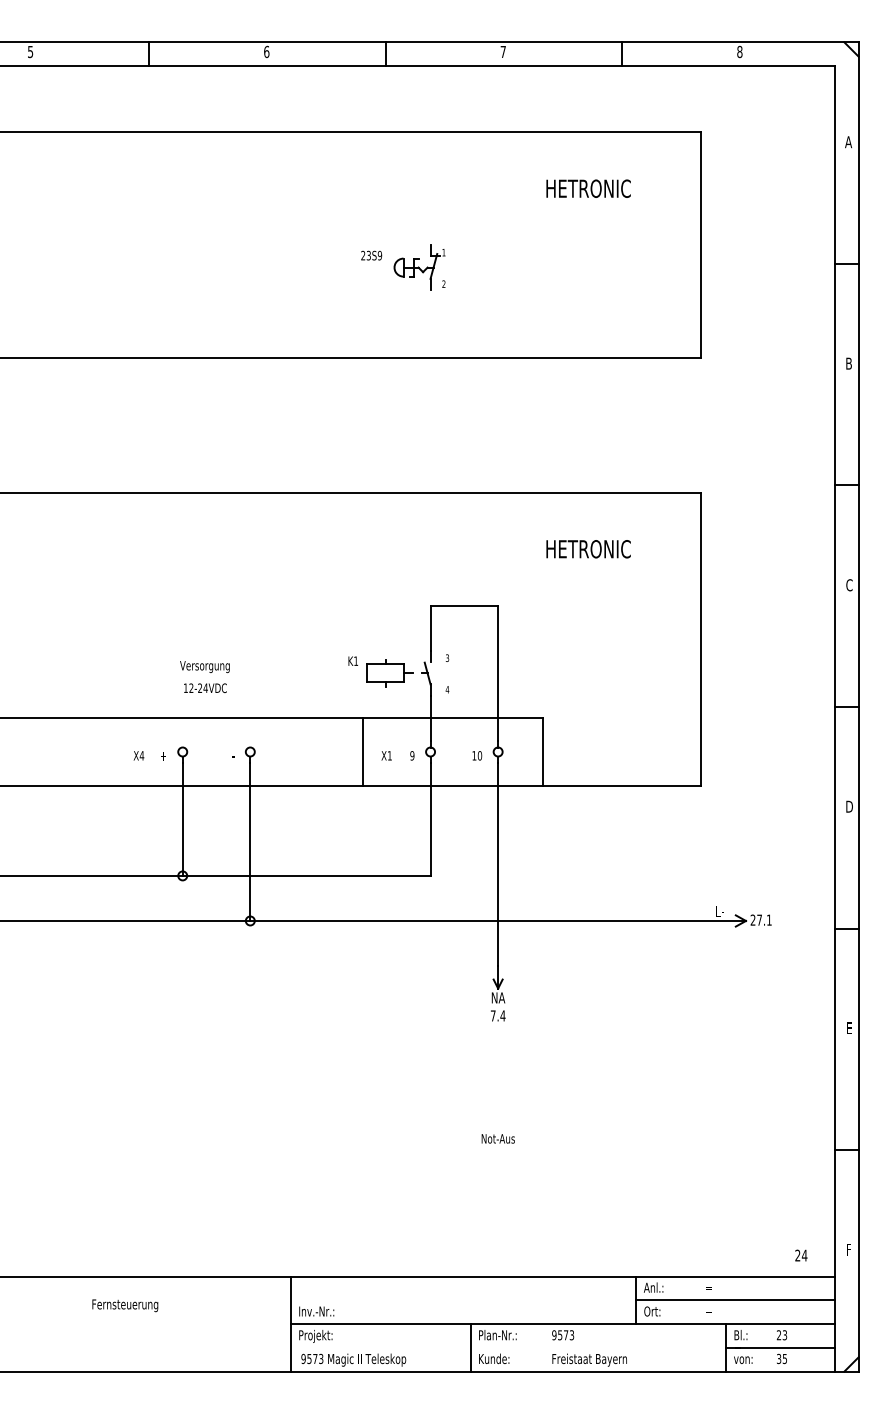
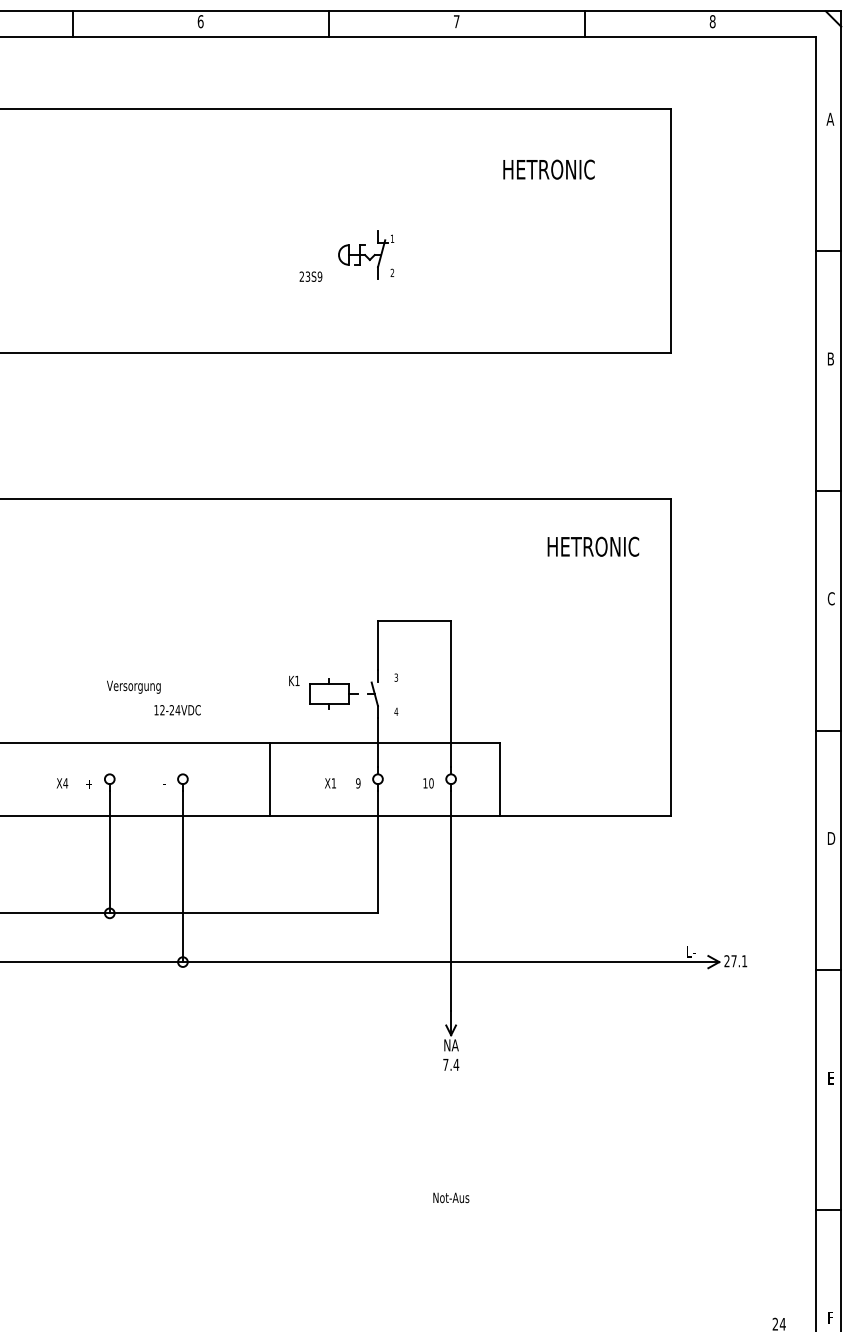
text: (371, 255) -> (310, 276), moved
text: (588, 549) -> (593, 547), moved
text: (205, 687) -> (177, 709), moved
line: (362, 751) -> (269, 778), moved

